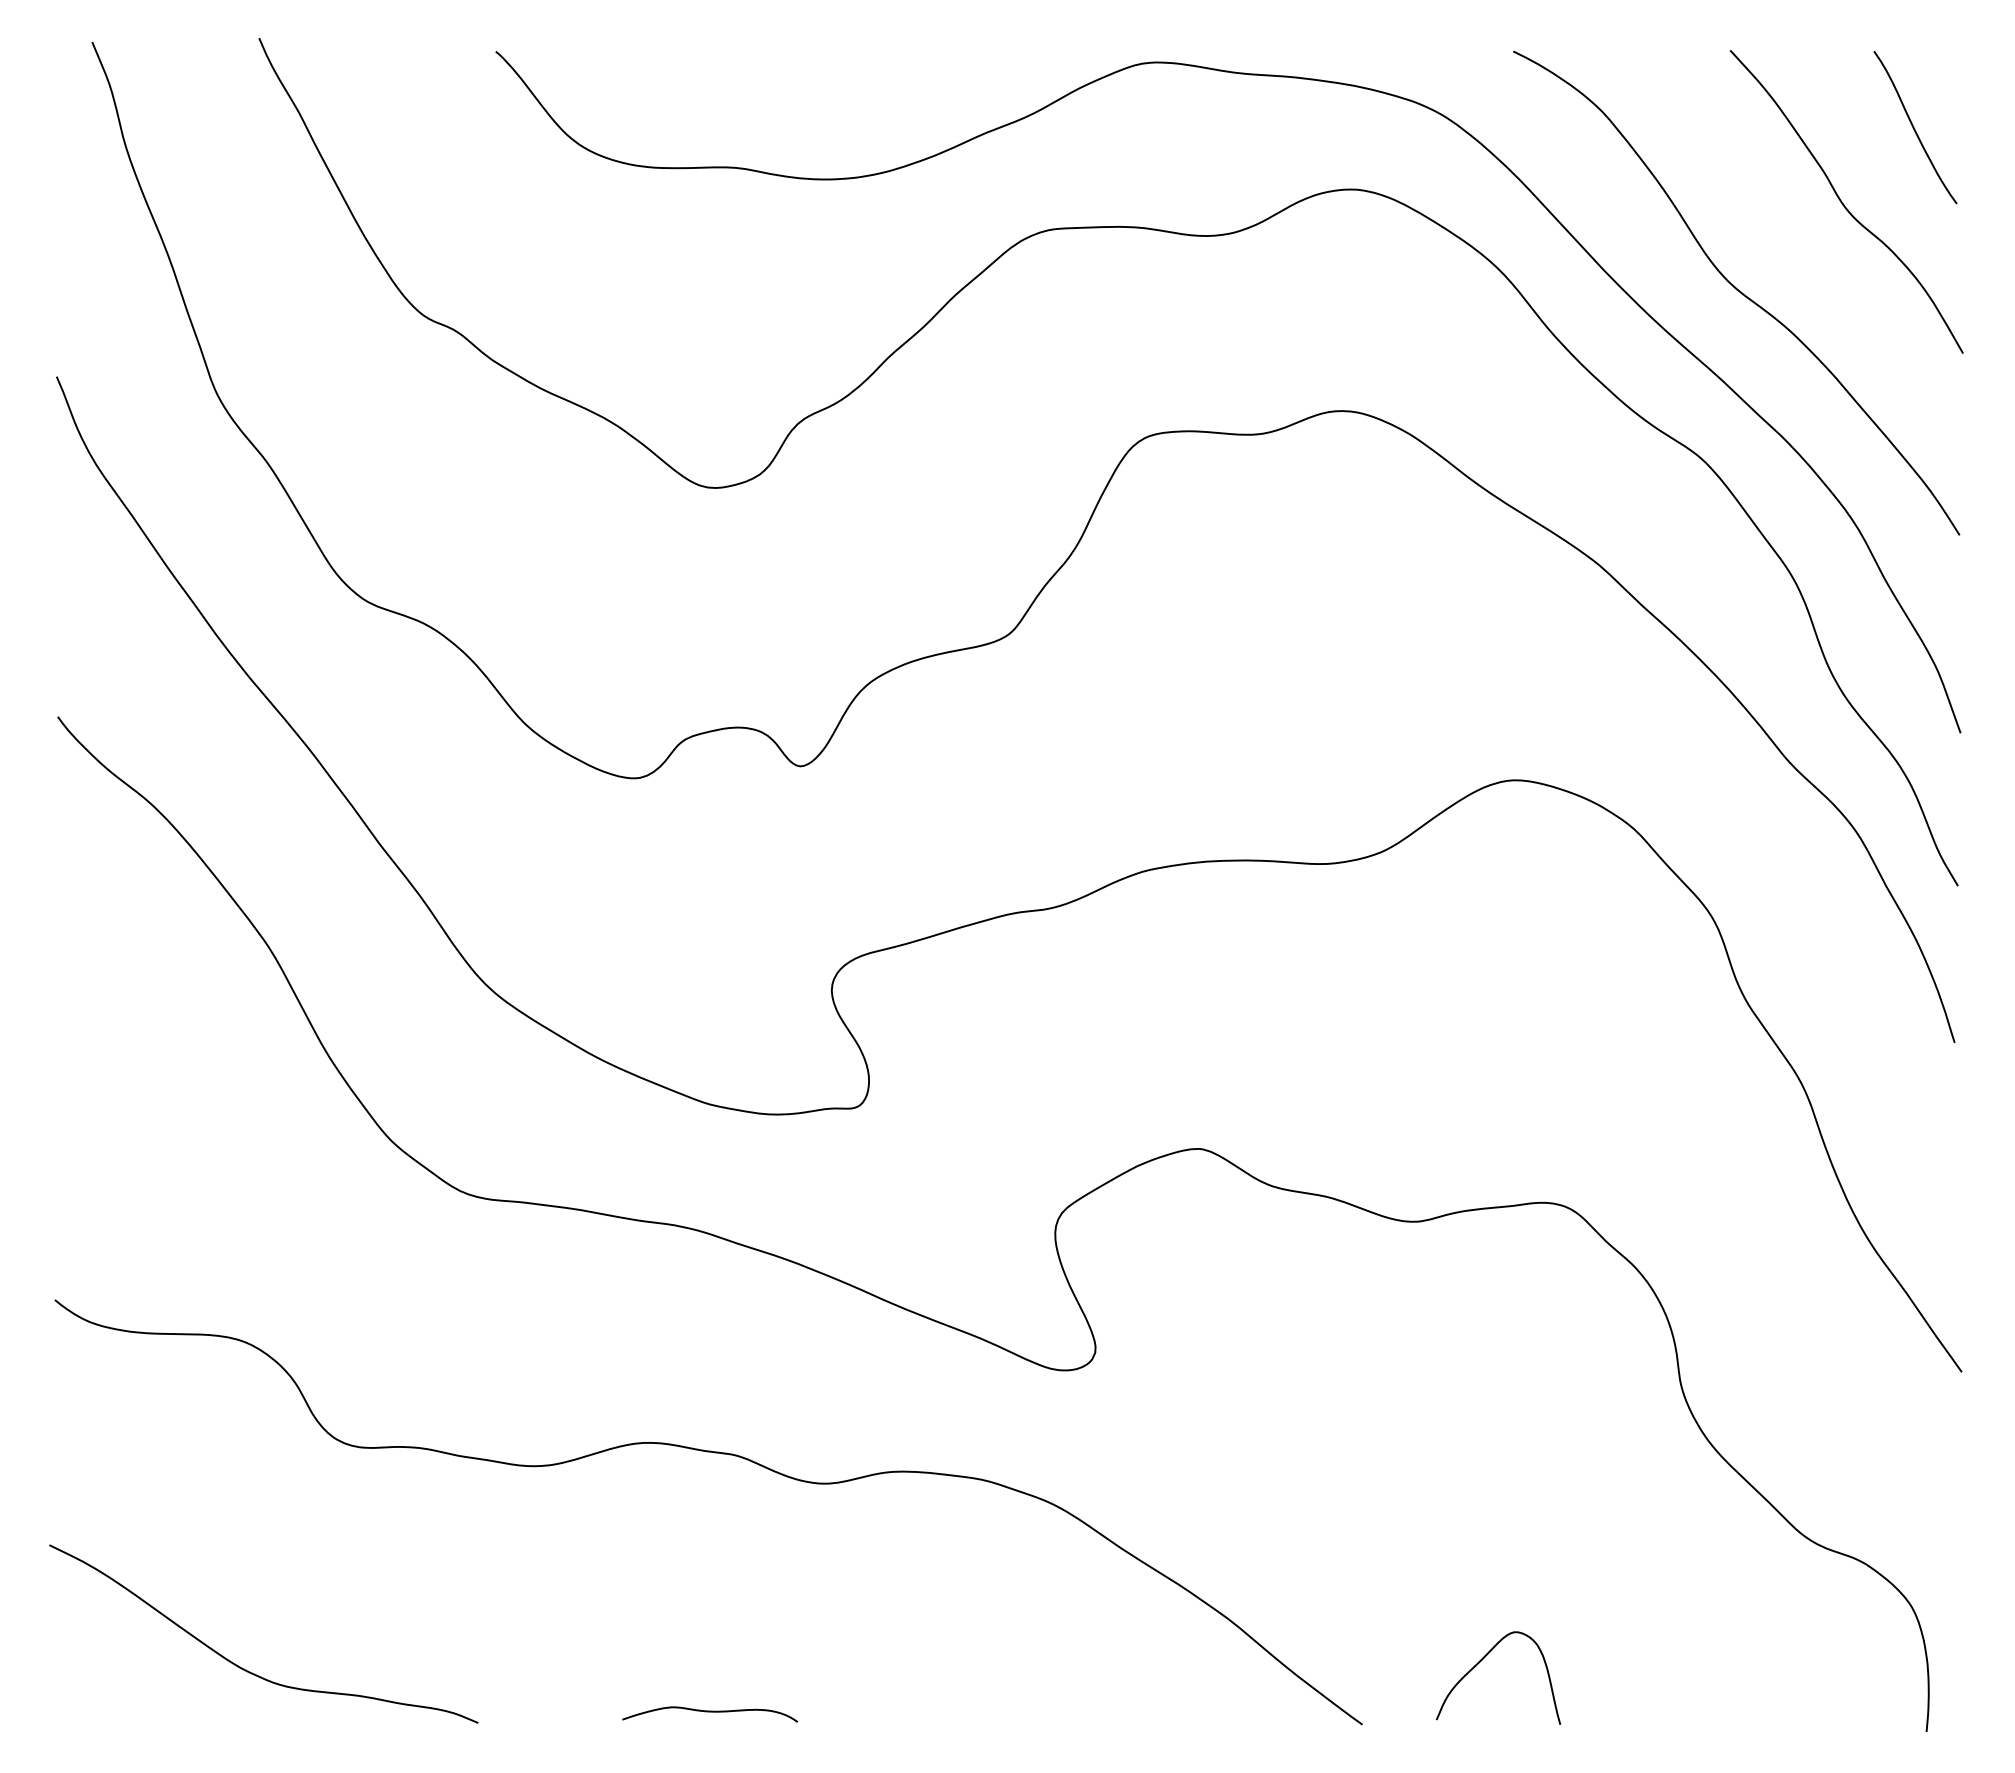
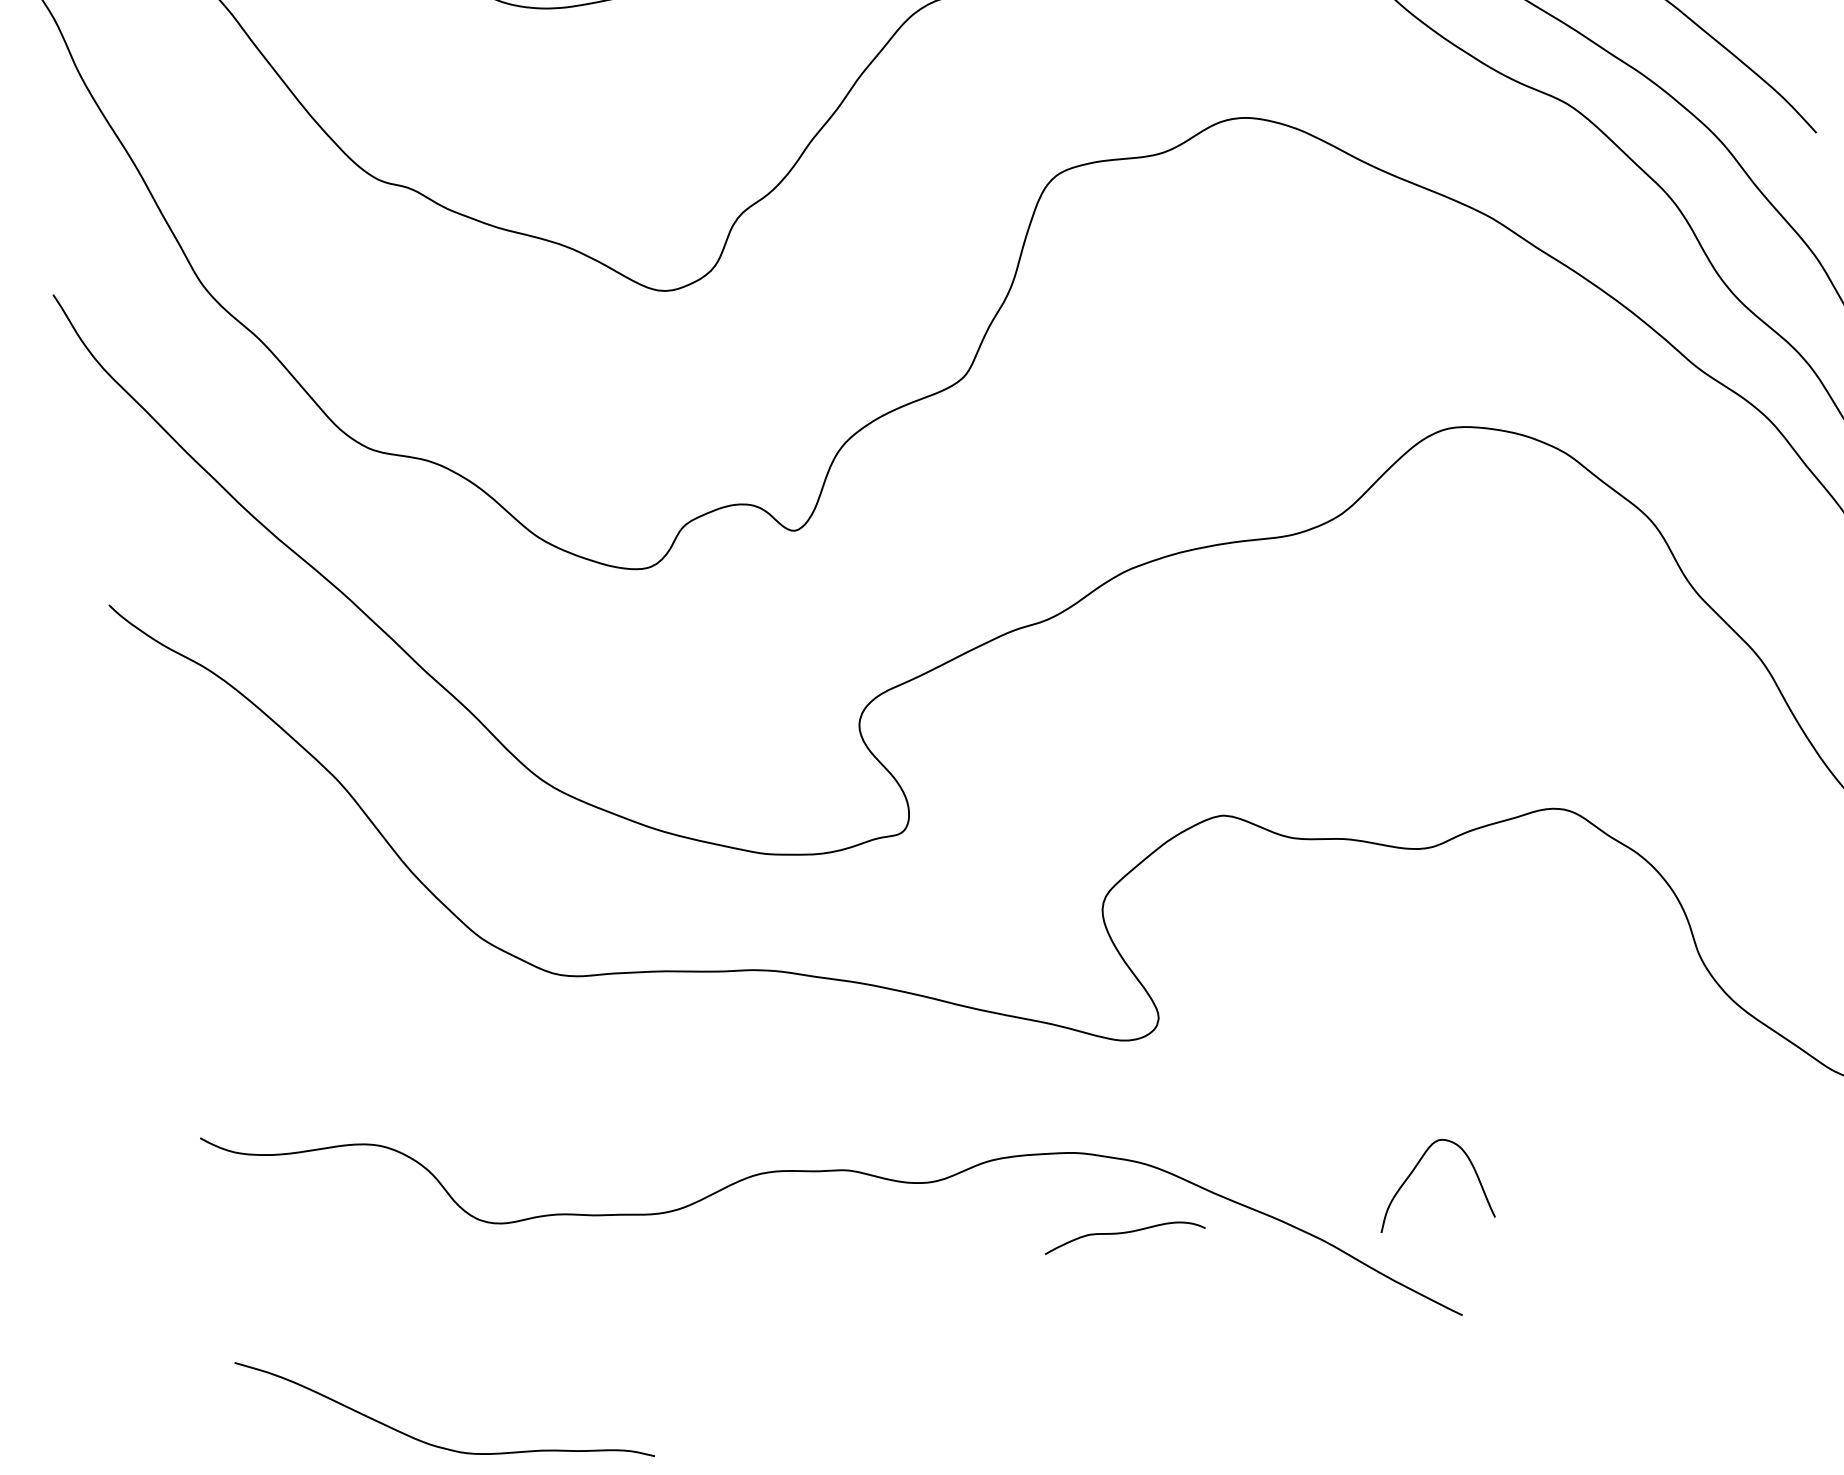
curve: (1482, 1660) -> (1413, 1171), moved
curve: (709, 1712) -> (1123, 1233), moved

